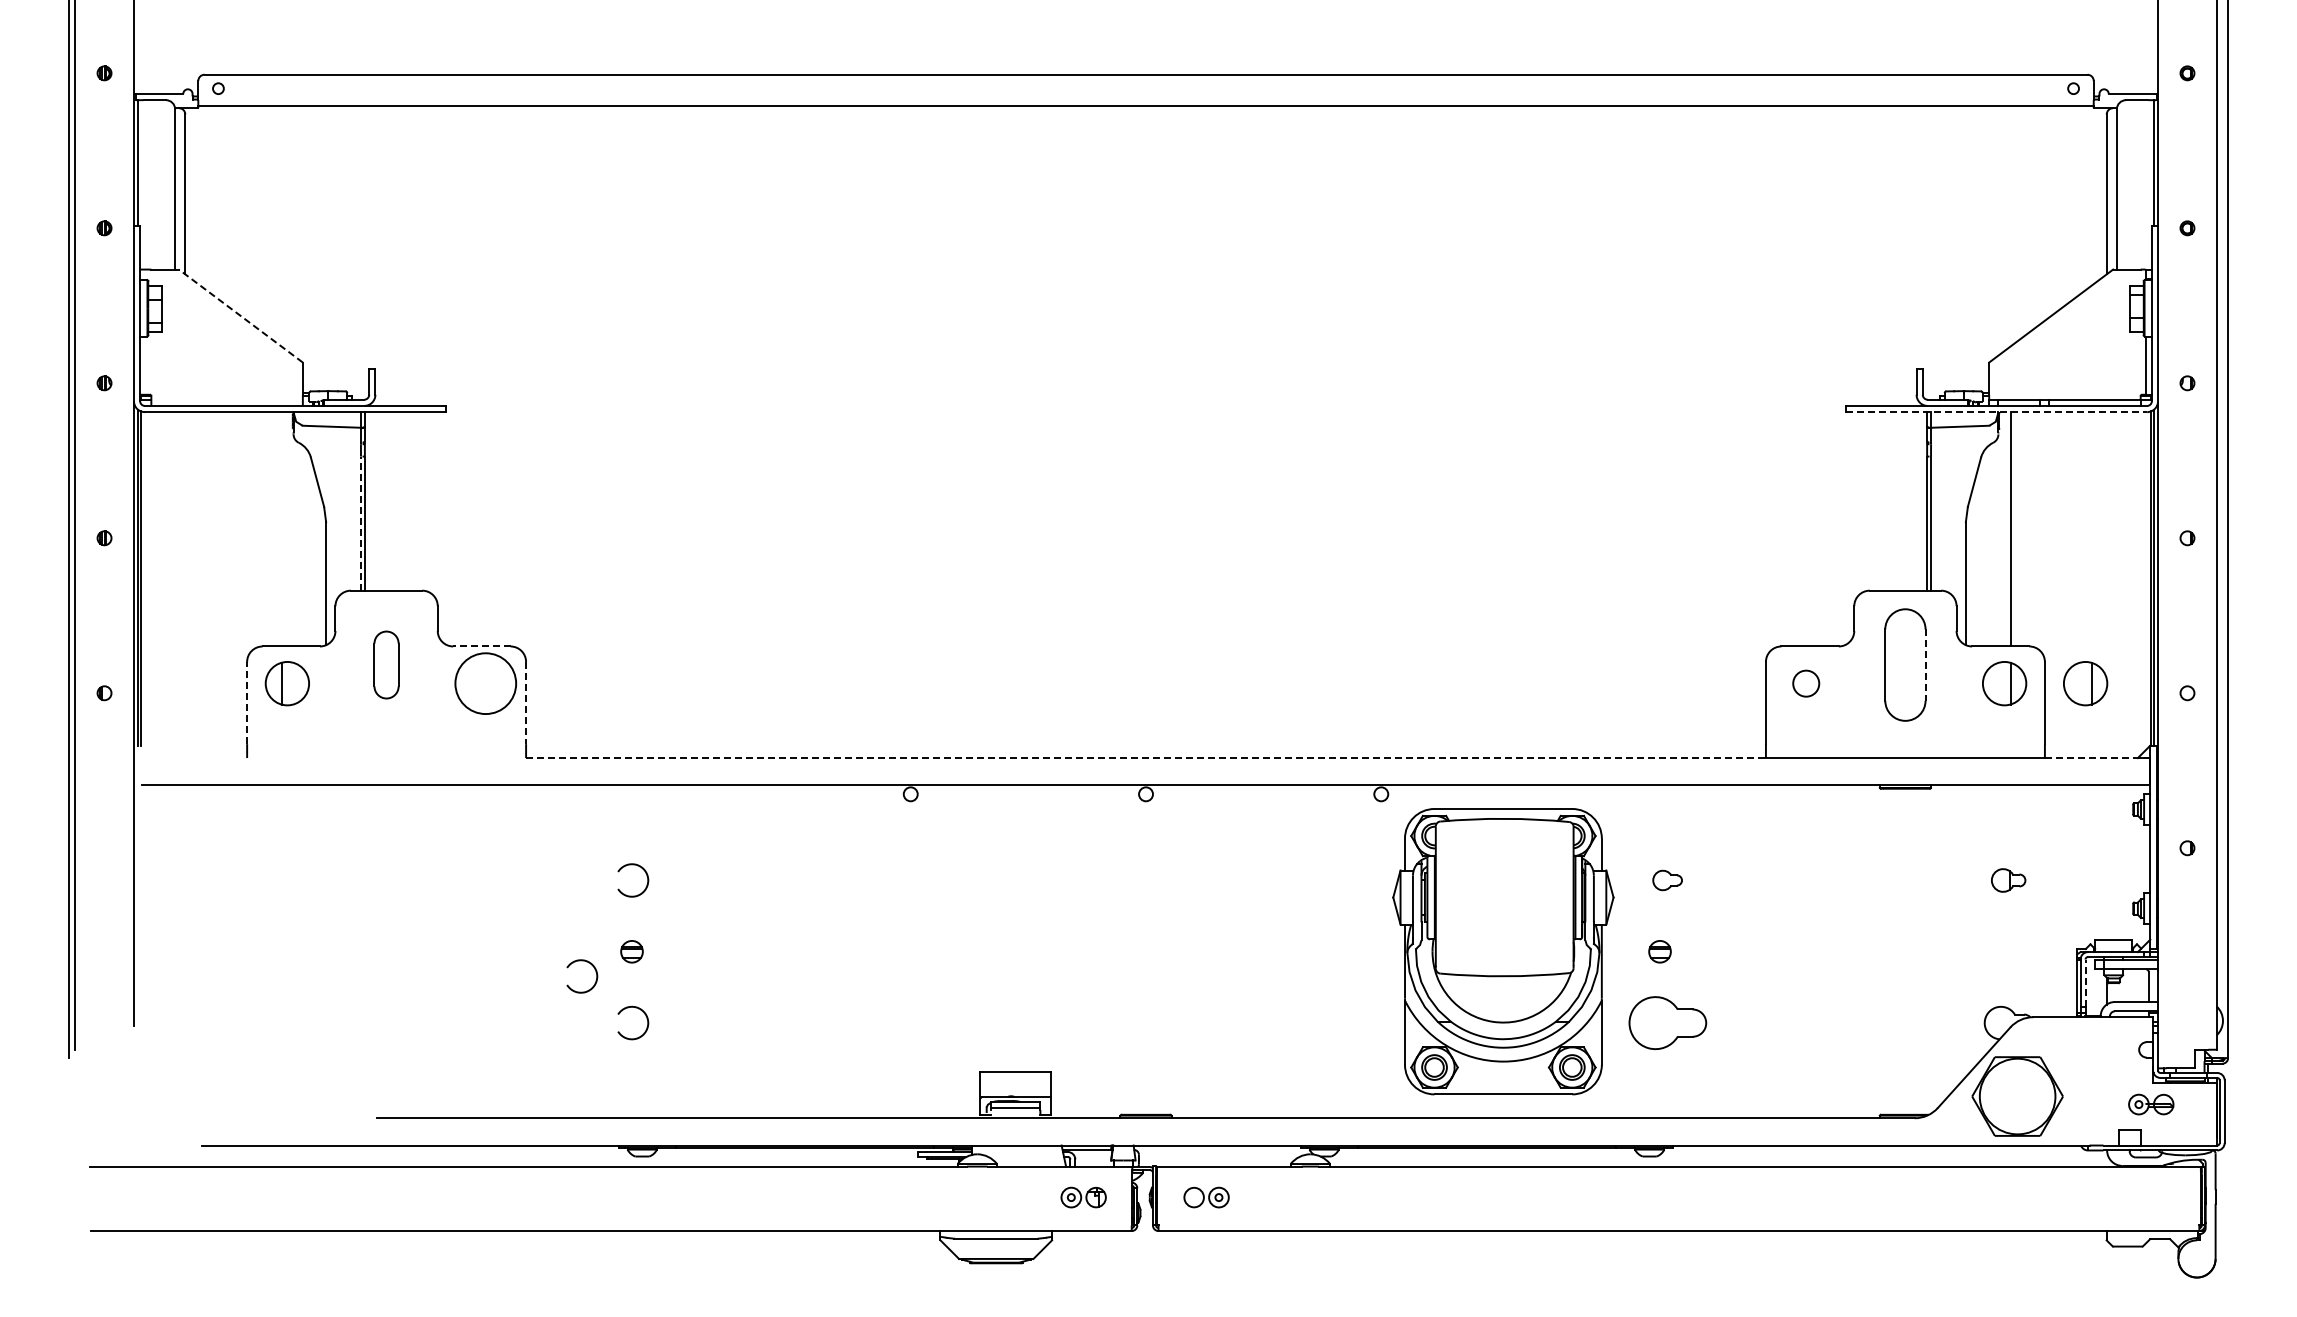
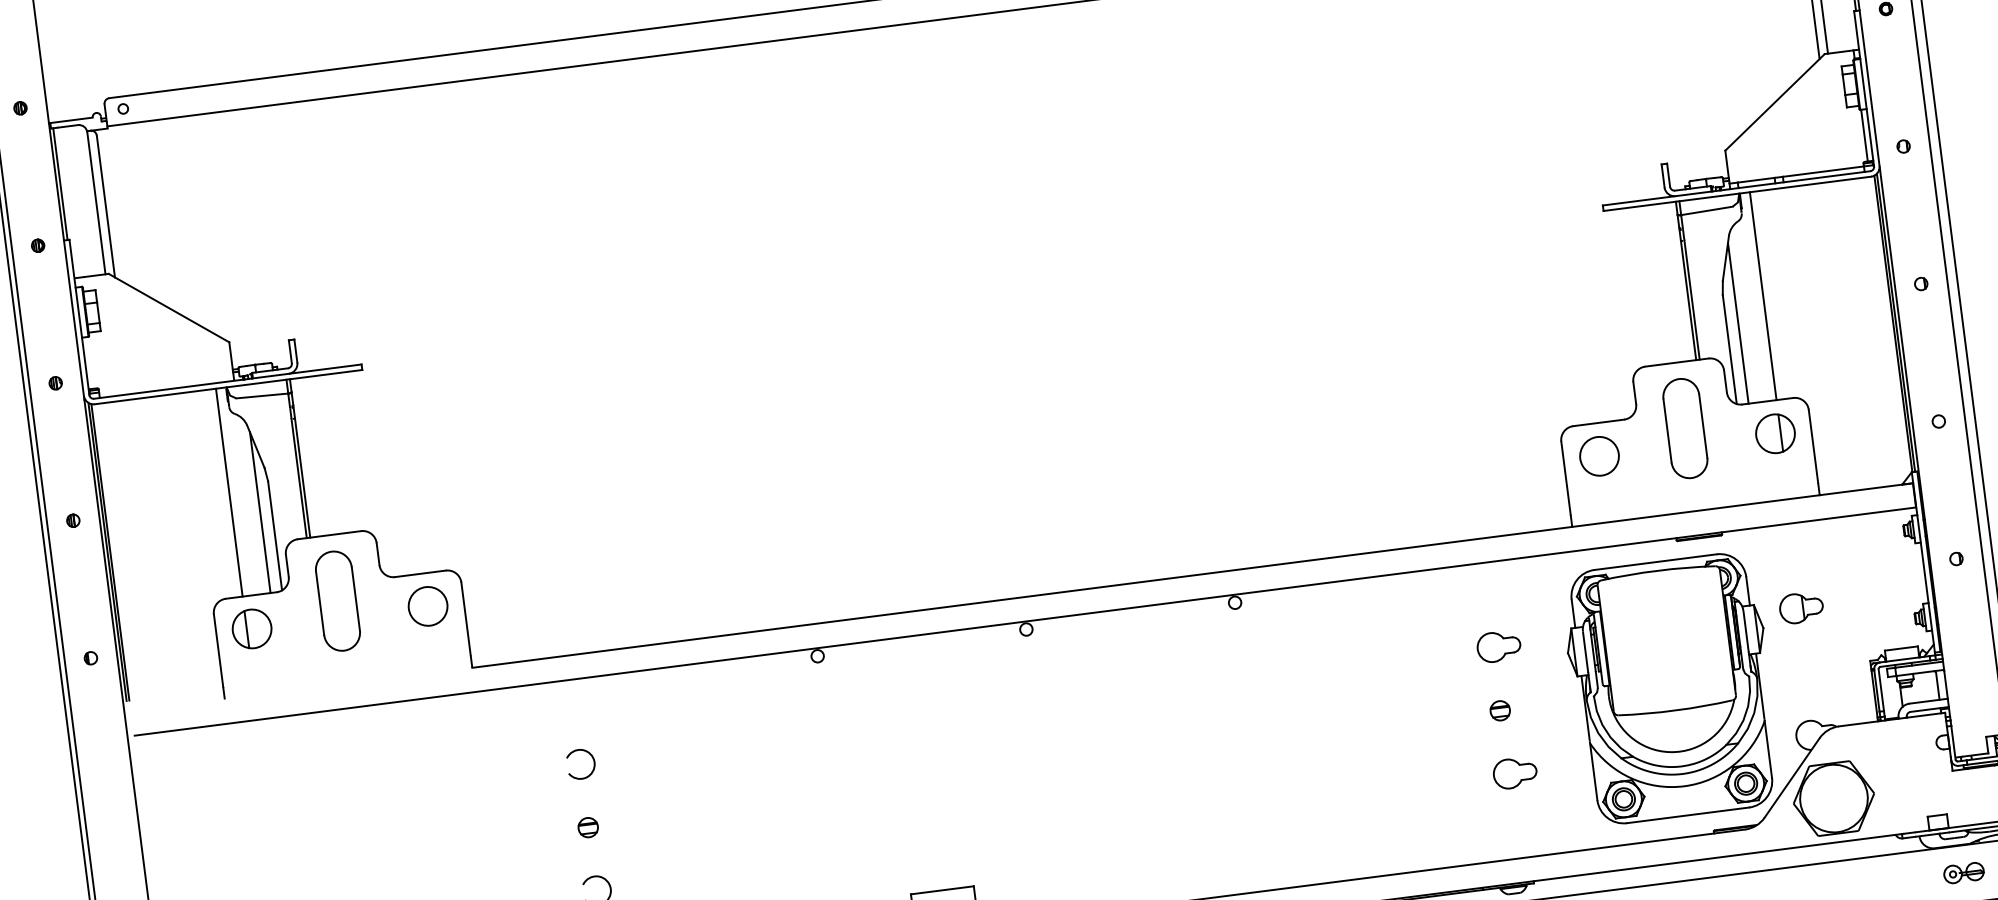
line: (240, 315) -> (168, 307), dashed -> solid
line: (1996, 412) -> (1737, 194), dashed -> solid
line: (360, 523) -> (298, 478), dashed -> solid
line: (281, 529) -> (229, 492), added
line: (313, 555) -> (260, 512), added
line: (1979, 555) -> (1738, 322), added
line: (481, 646) -> (420, 573), dashed -> solid
part: (386, 664) -> (337, 600), size x1.67
line: (1925, 665) -> (1703, 426), dashed -> solid
circle: (485, 683) -> (427, 606), size x0.71
circle: (1805, 683) -> (1598, 456), size x1.67
part: (2085, 683) -> (1847, 424), removed
line: (247, 702) -> (218, 650), dashed -> solid
line: (526, 703) -> (466, 619), dashed -> solid
line: (1146, 758) -> (1022, 597), dashed -> solid
line: (2097, 758) -> (1866, 489), dashed -> solid
part: (1667, 880) -> (1498, 646), size x1.67
part: (2008, 880) -> (1801, 607), size x1.43
part: (1503, 951) -> (1671, 688), moved
arc: (595, 972) -> (558, 850), removed
line: (2085, 983) -> (1881, 690), dashed -> solid
part: (1667, 1022) -> (1514, 772), size x0.62
part: (2151, 1104) -> (1964, 872), moved

